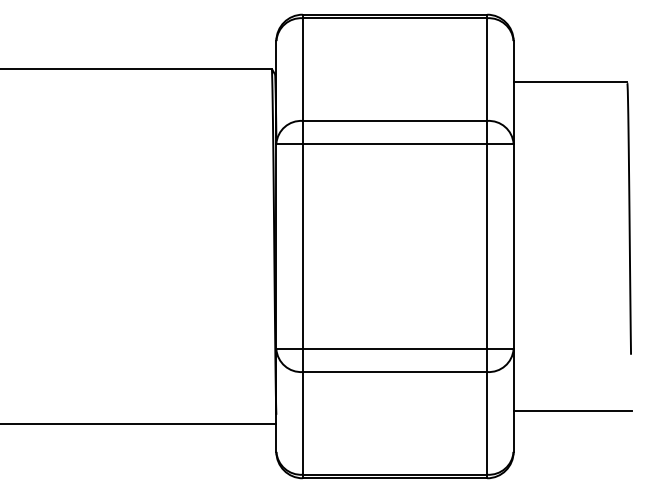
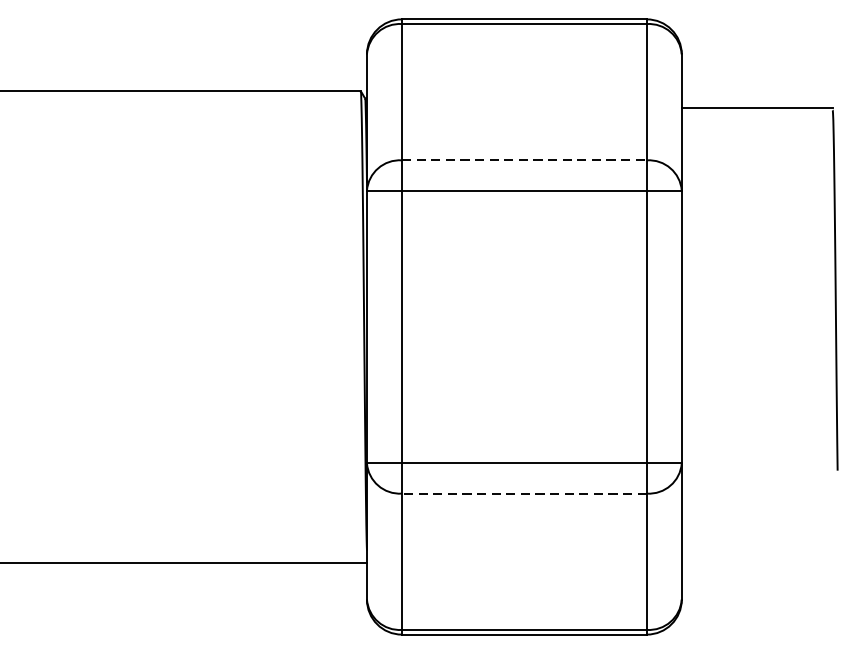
line: (395, 120) -> (525, 159), solid -> dashed
line: (394, 372) -> (523, 494), solid -> dashed
line: (572, 411) -> (759, 545), removed

